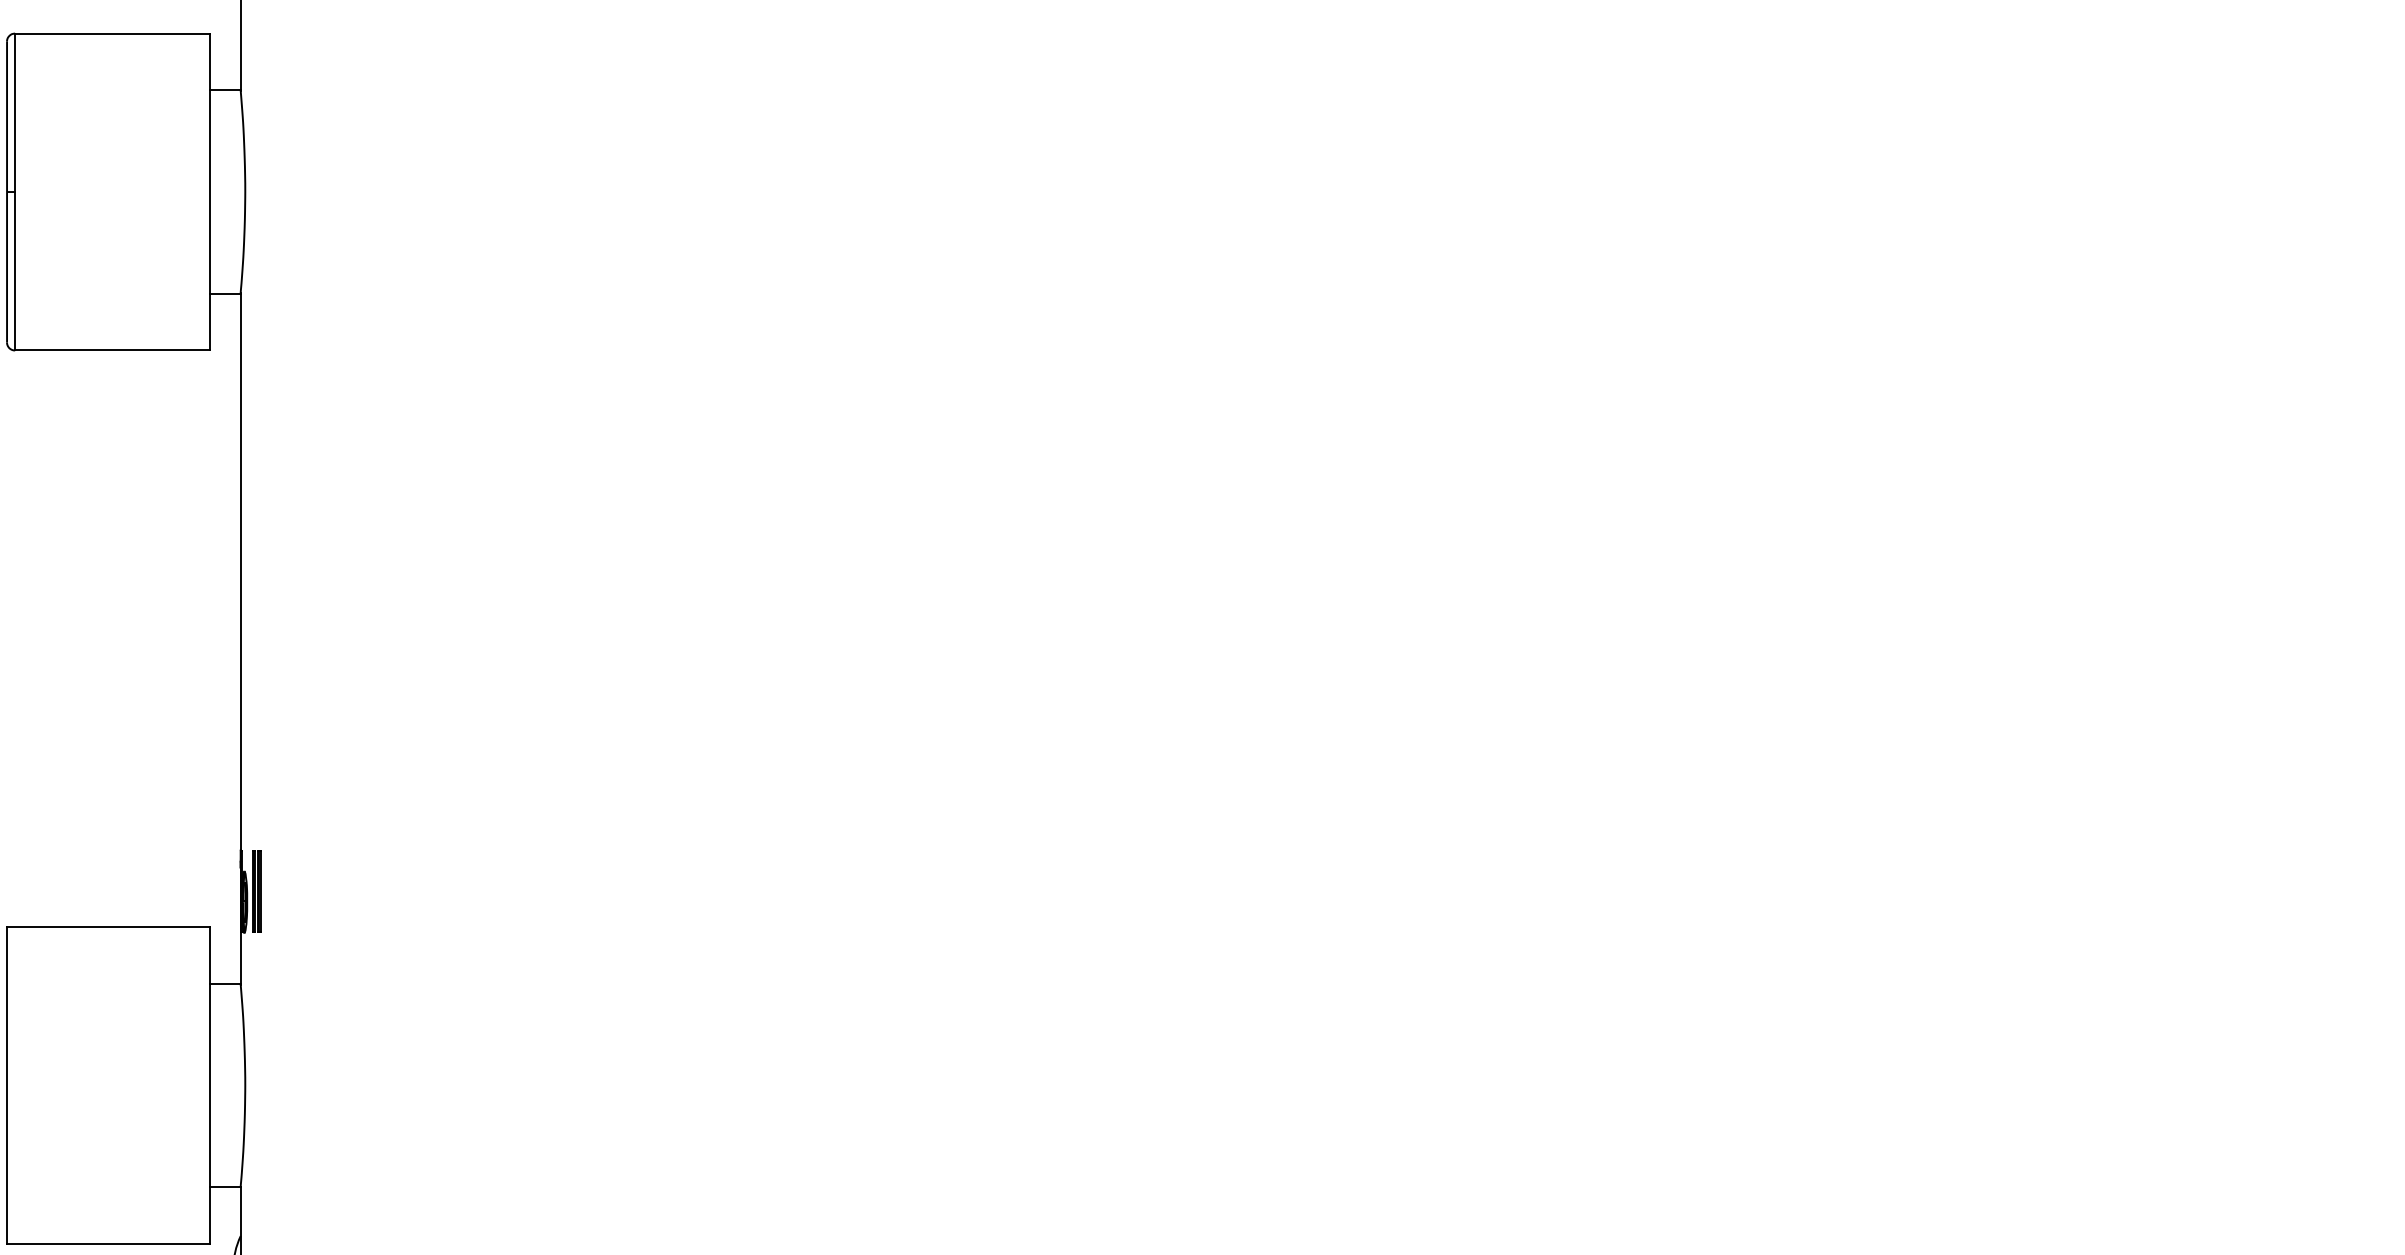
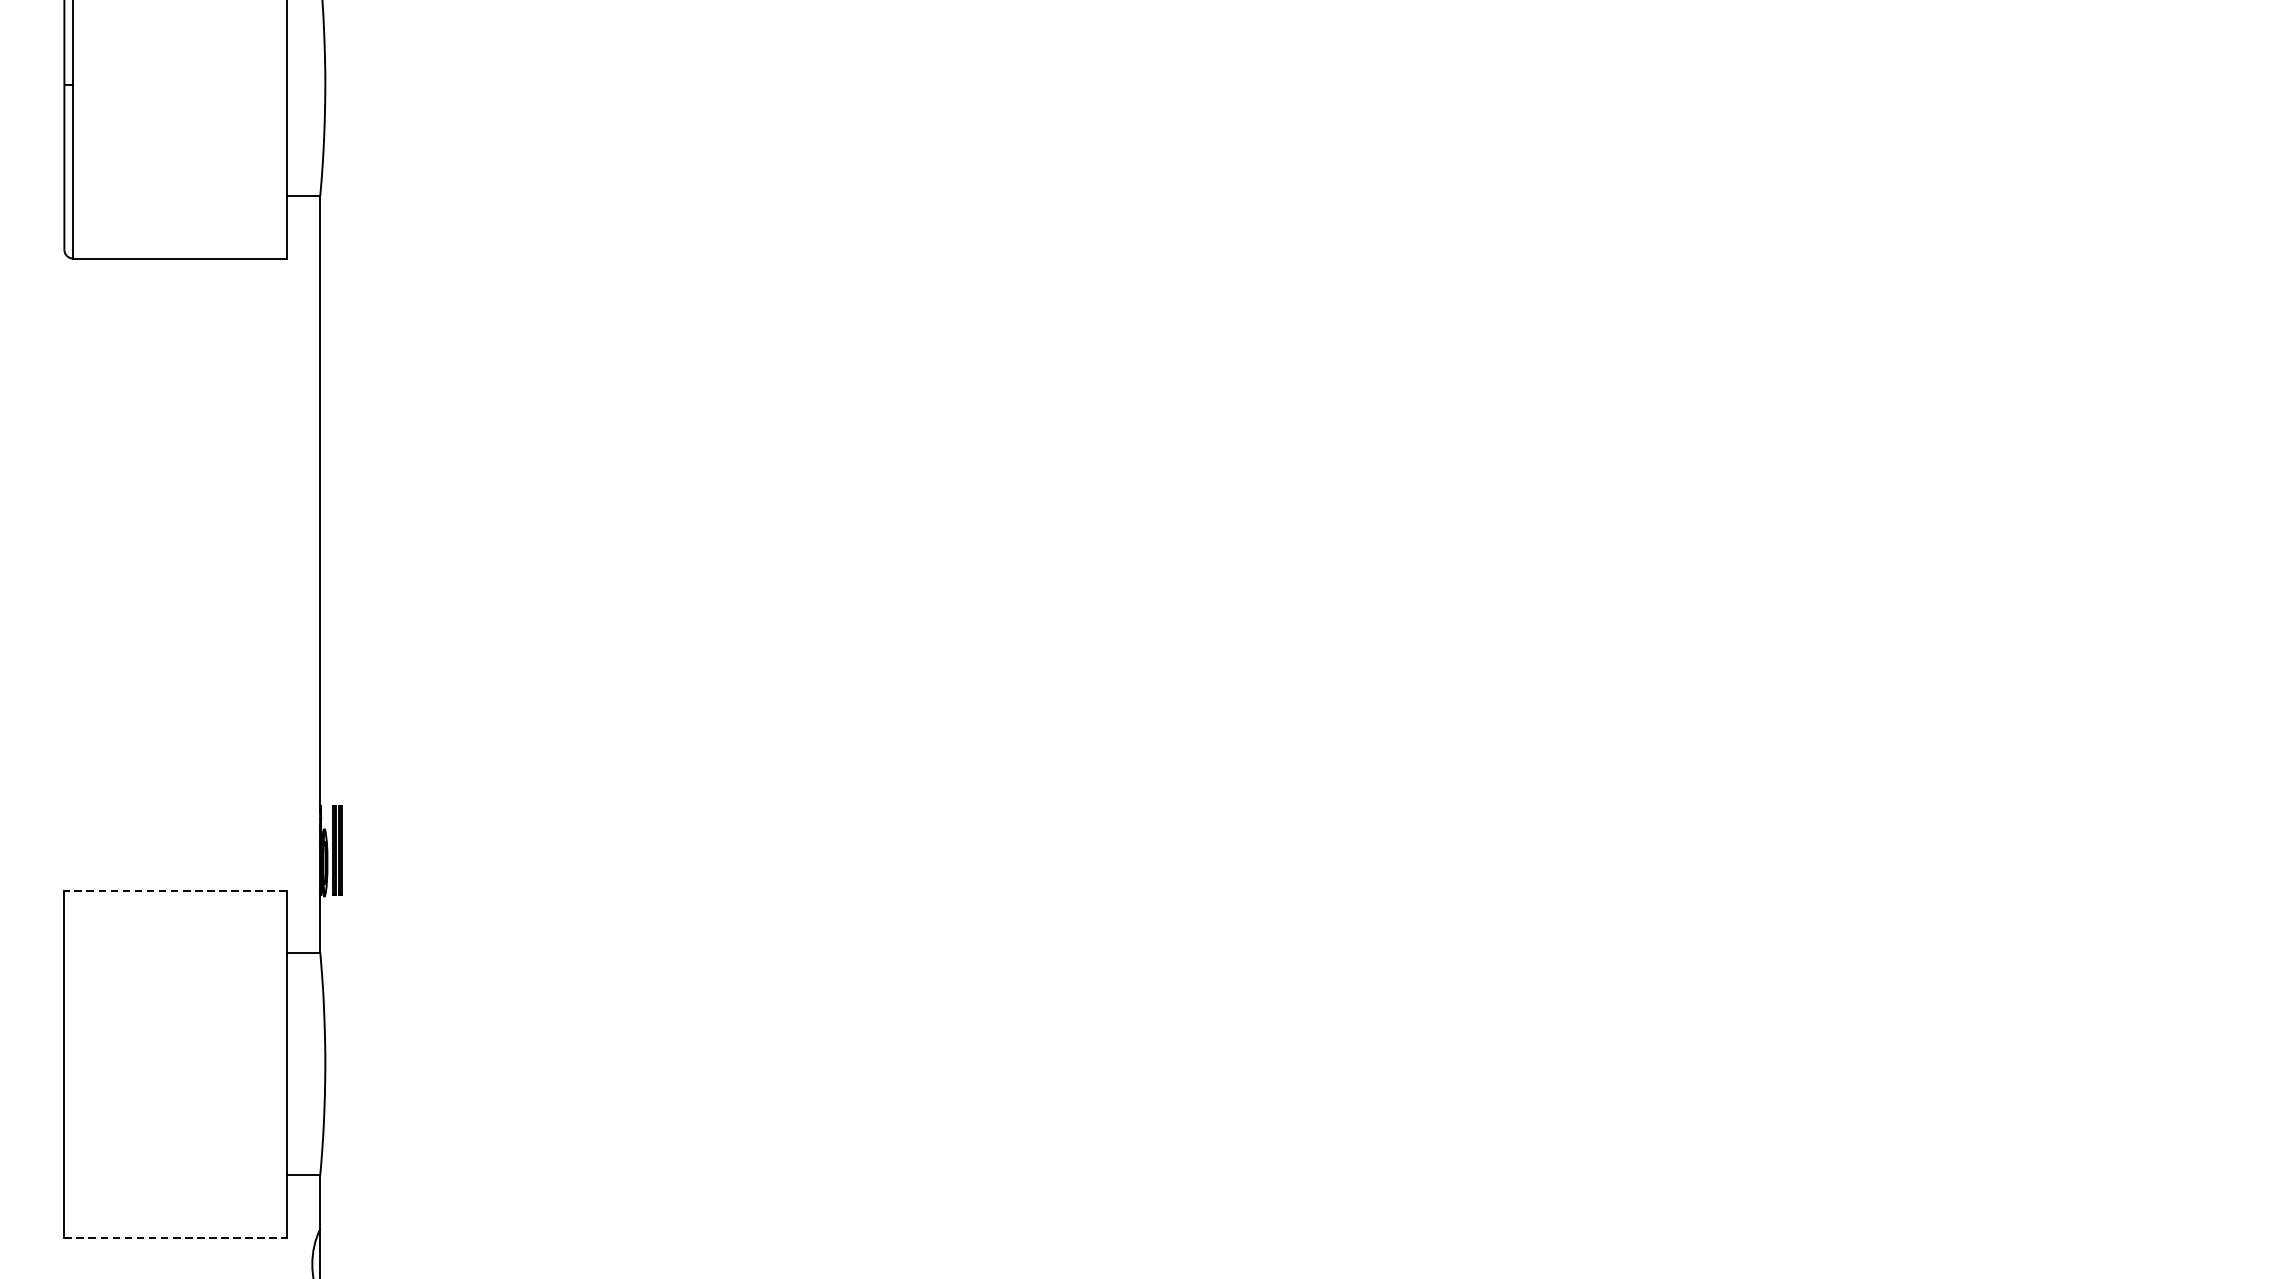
line: (108, 927) -> (175, 890), solid -> dashed
line: (108, 1244) -> (175, 1237), solid -> dashed

